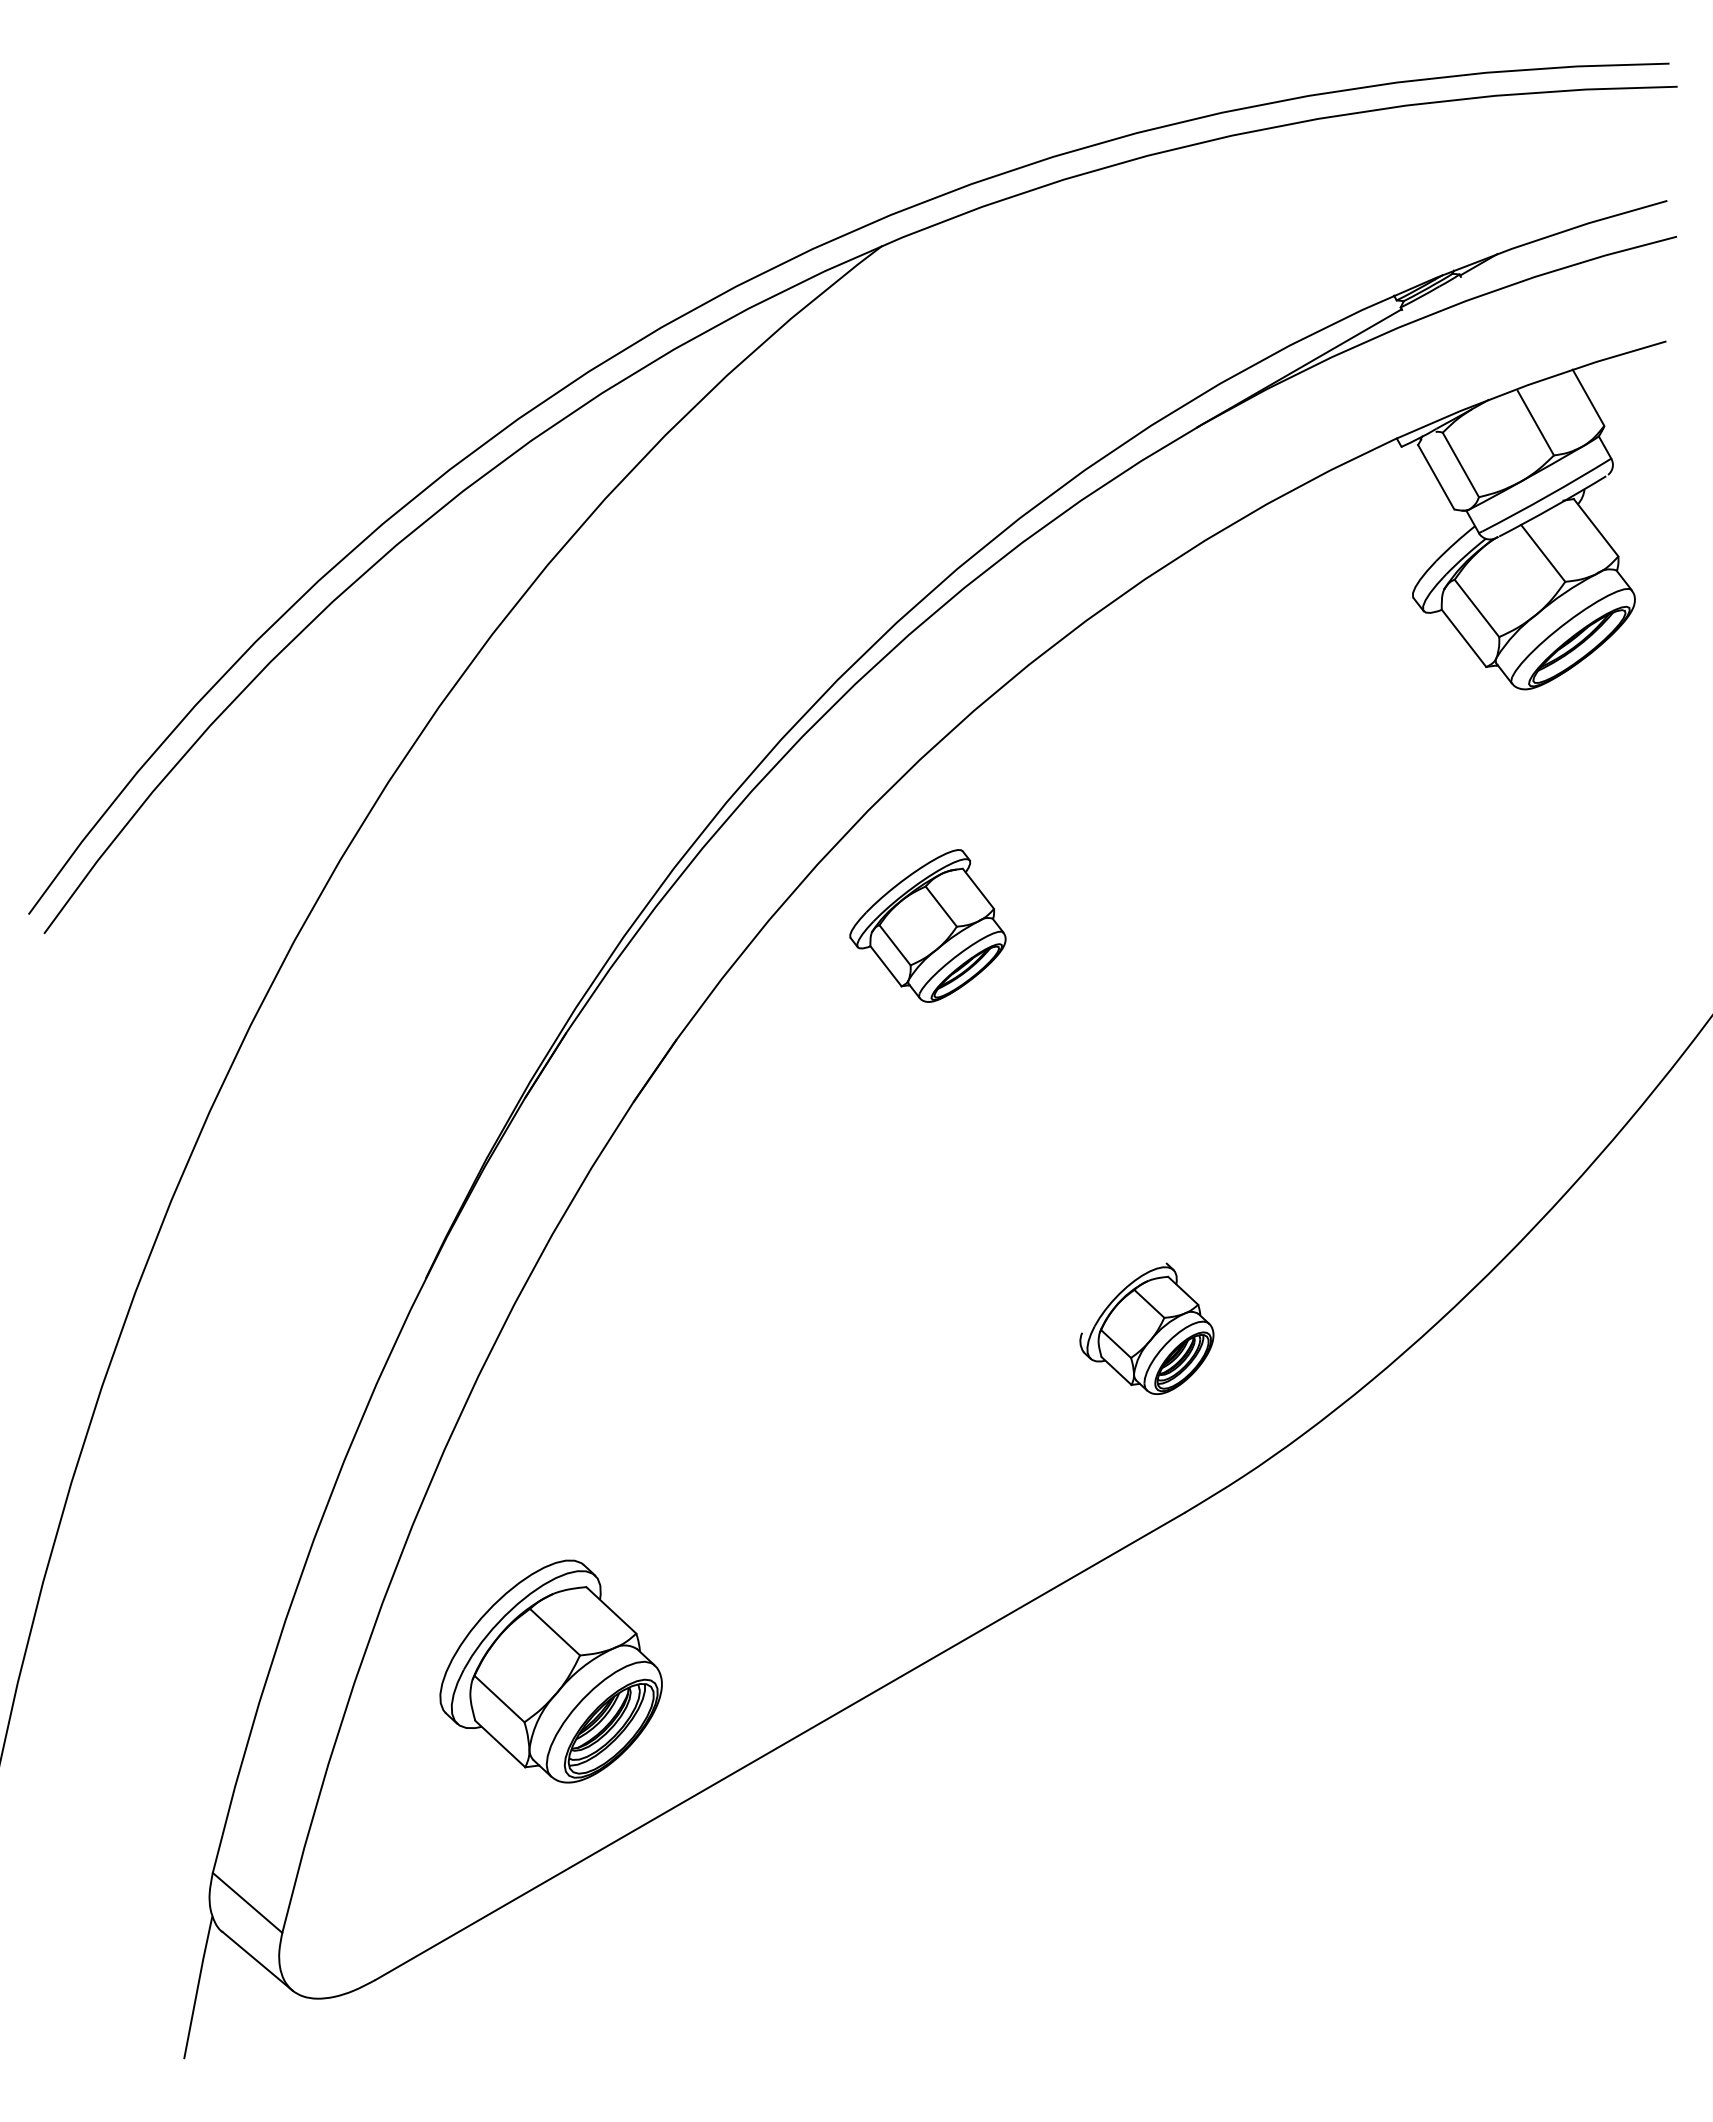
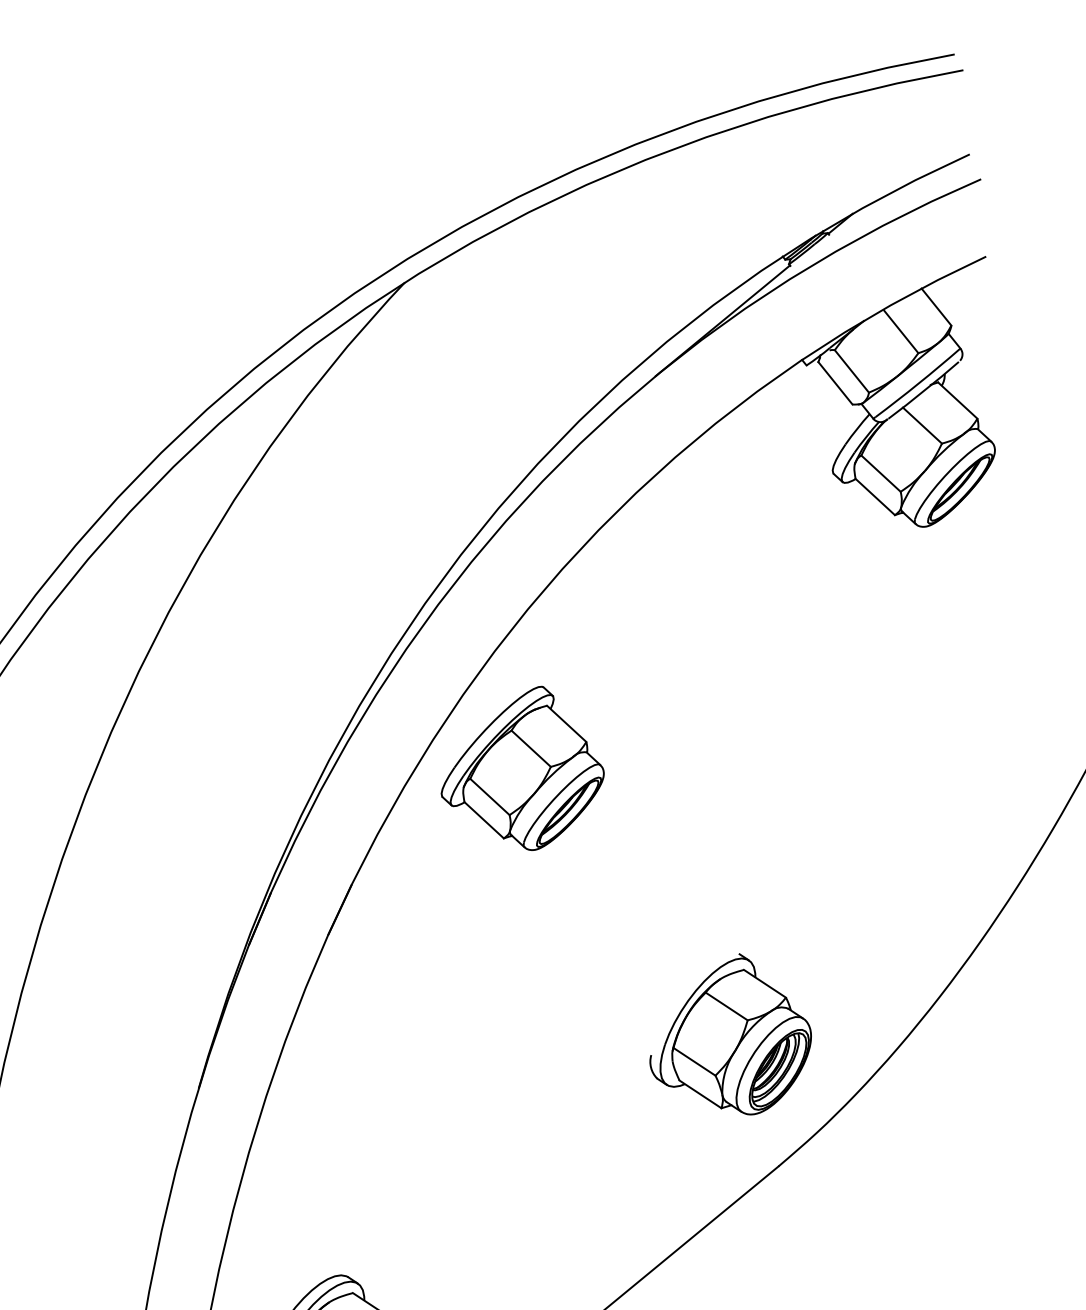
part: (927, 925) -> (520, 770), size x1.43
part: (1146, 1328) -> (728, 1037), size x1.67

